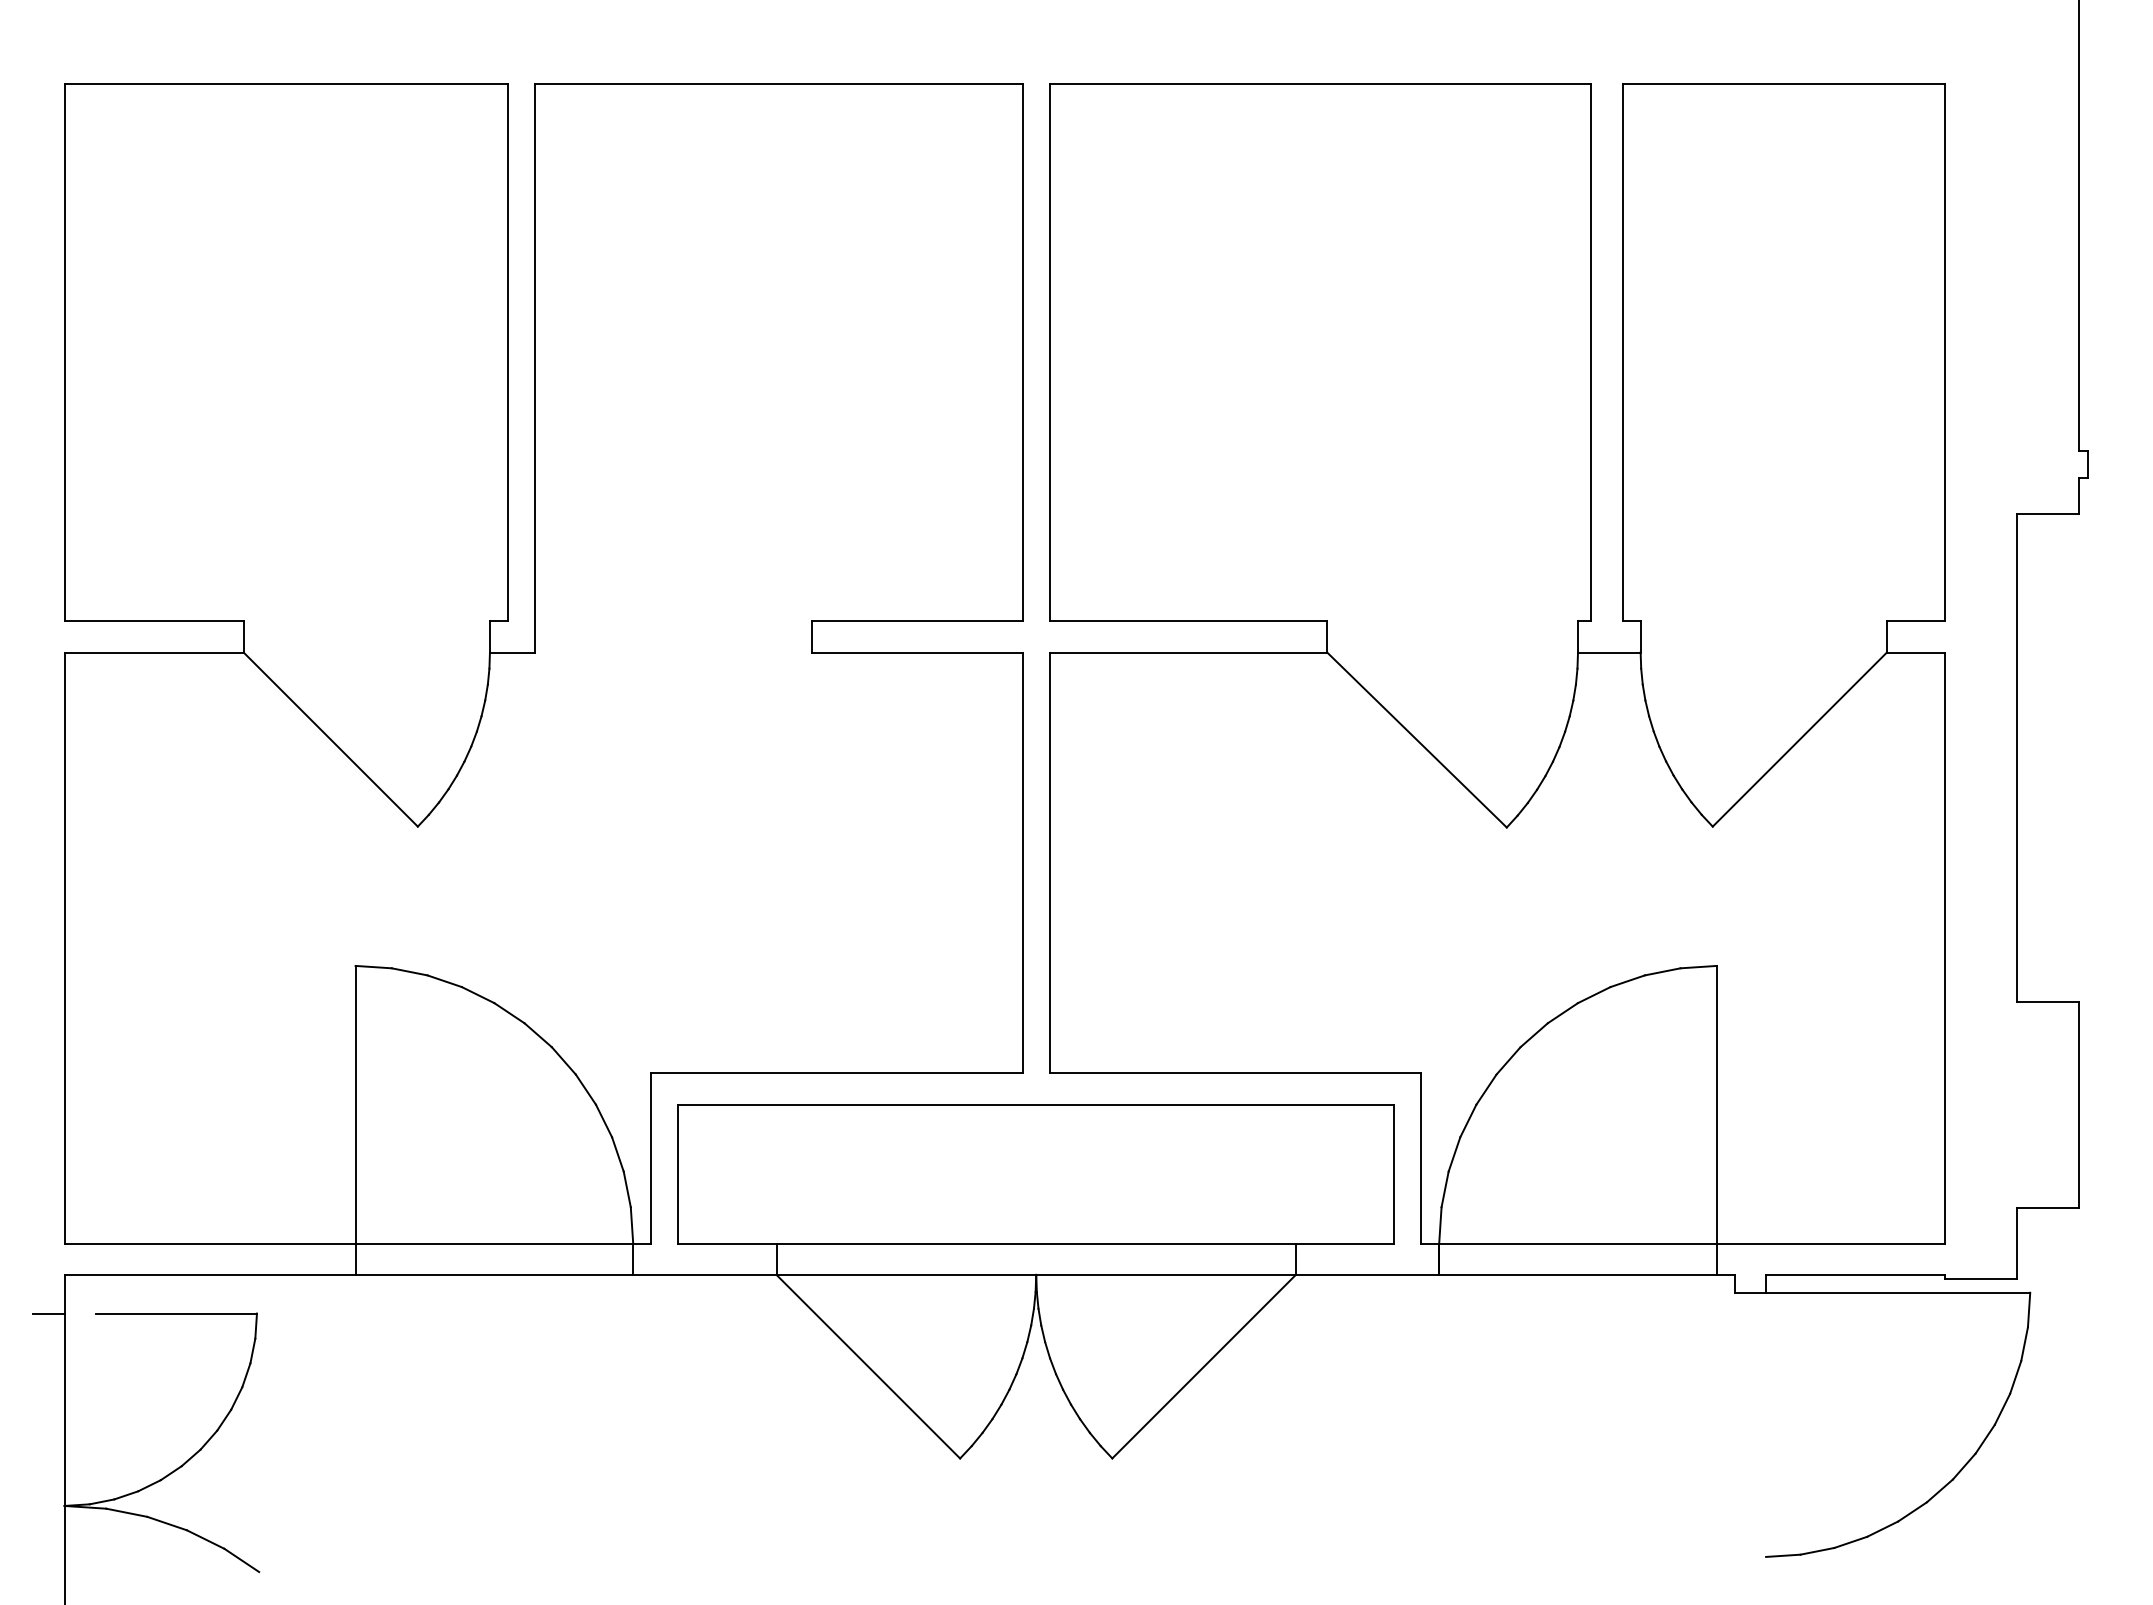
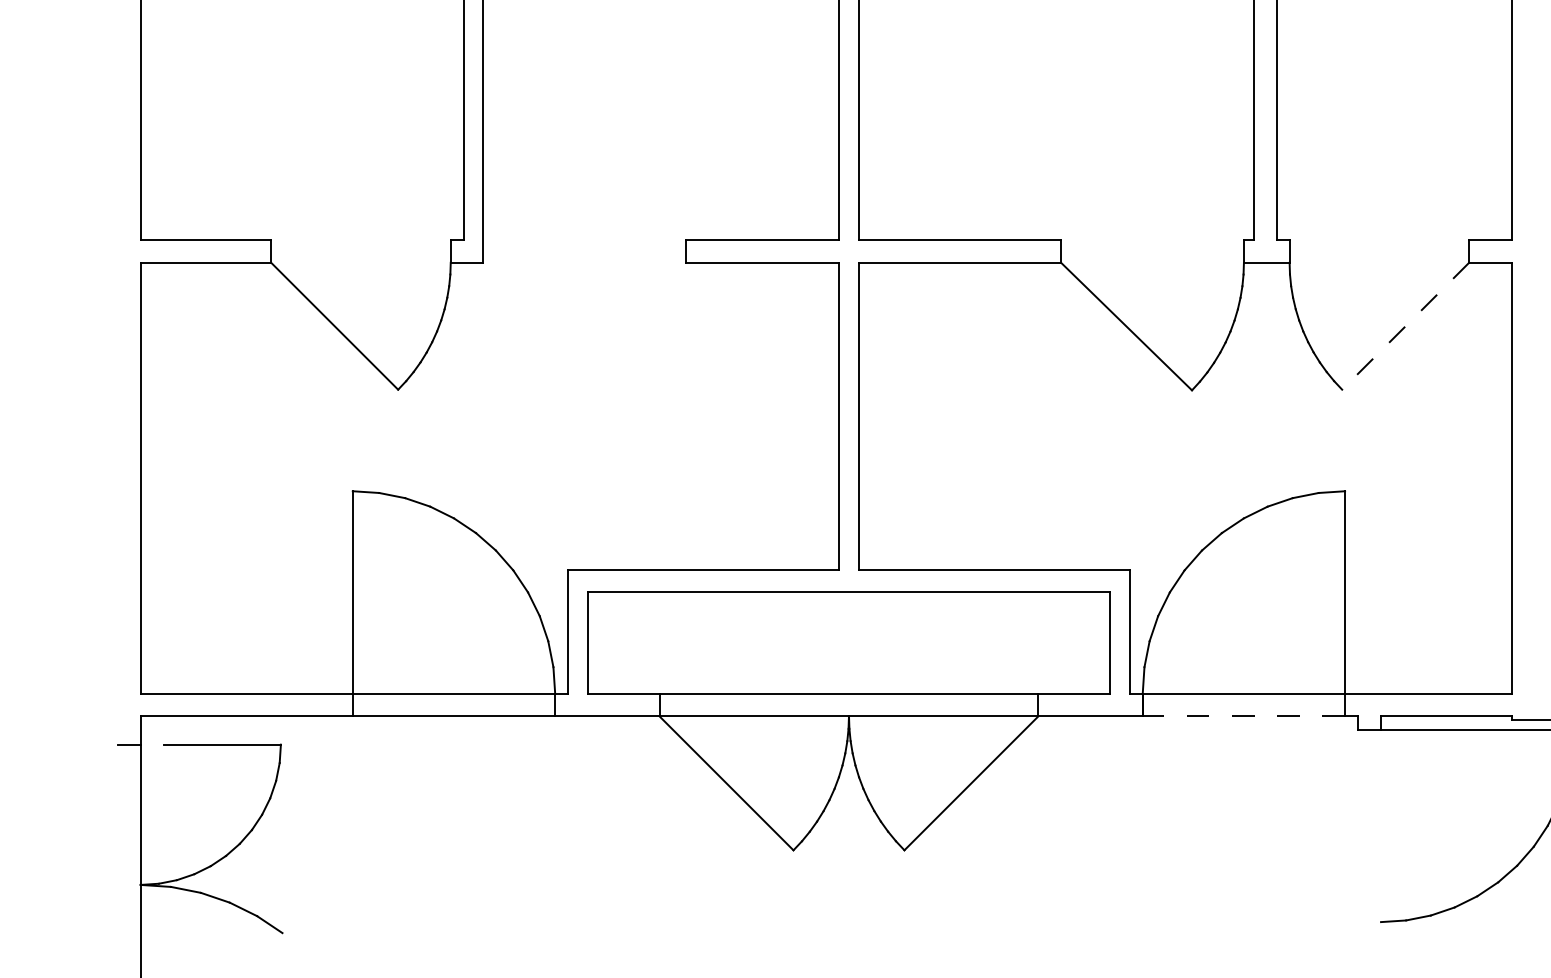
line: (1799, 739) -> (1405, 326), solid -> dashed
line: (1577, 1274) -> (1243, 716), solid -> dashed

